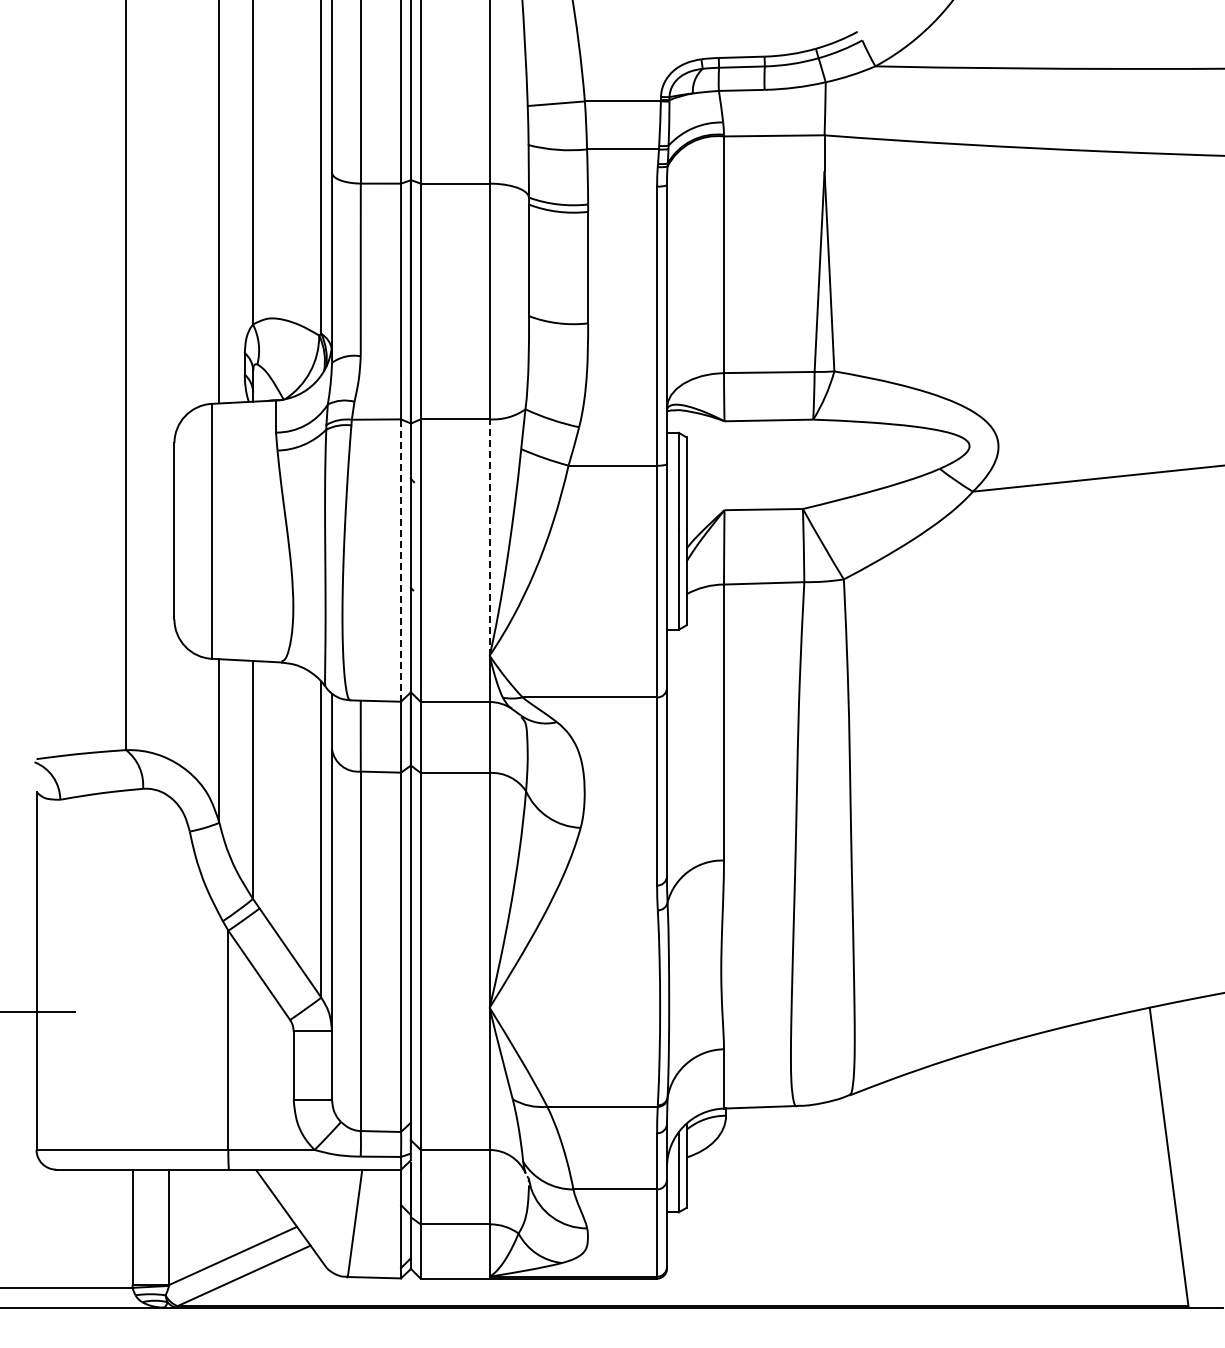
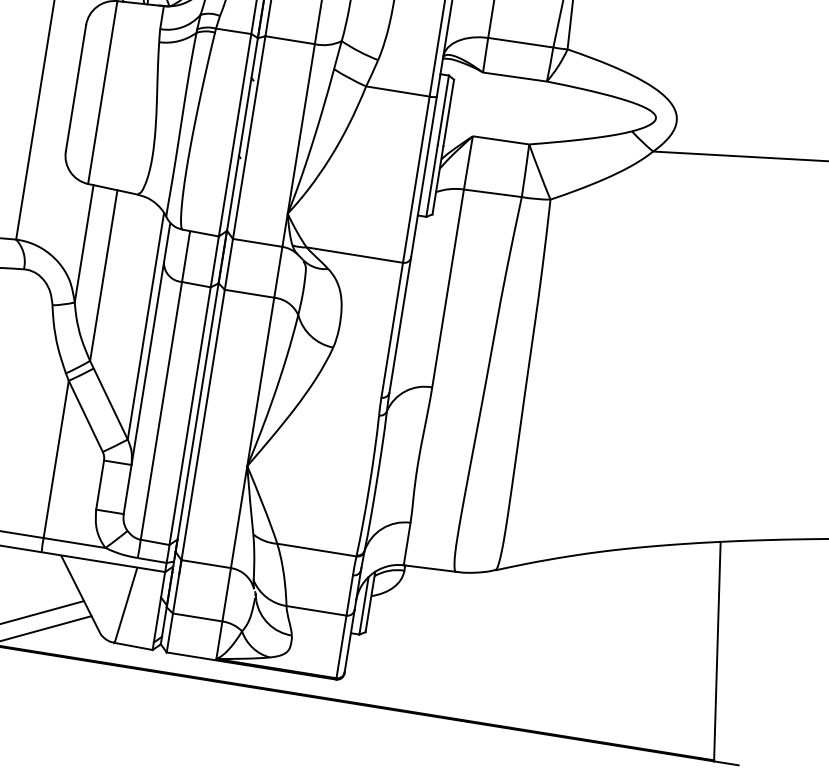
line: (489, 537) -> (301, 128), dashed -> solid
line: (401, 560) -> (235, 135), dashed -> solid

